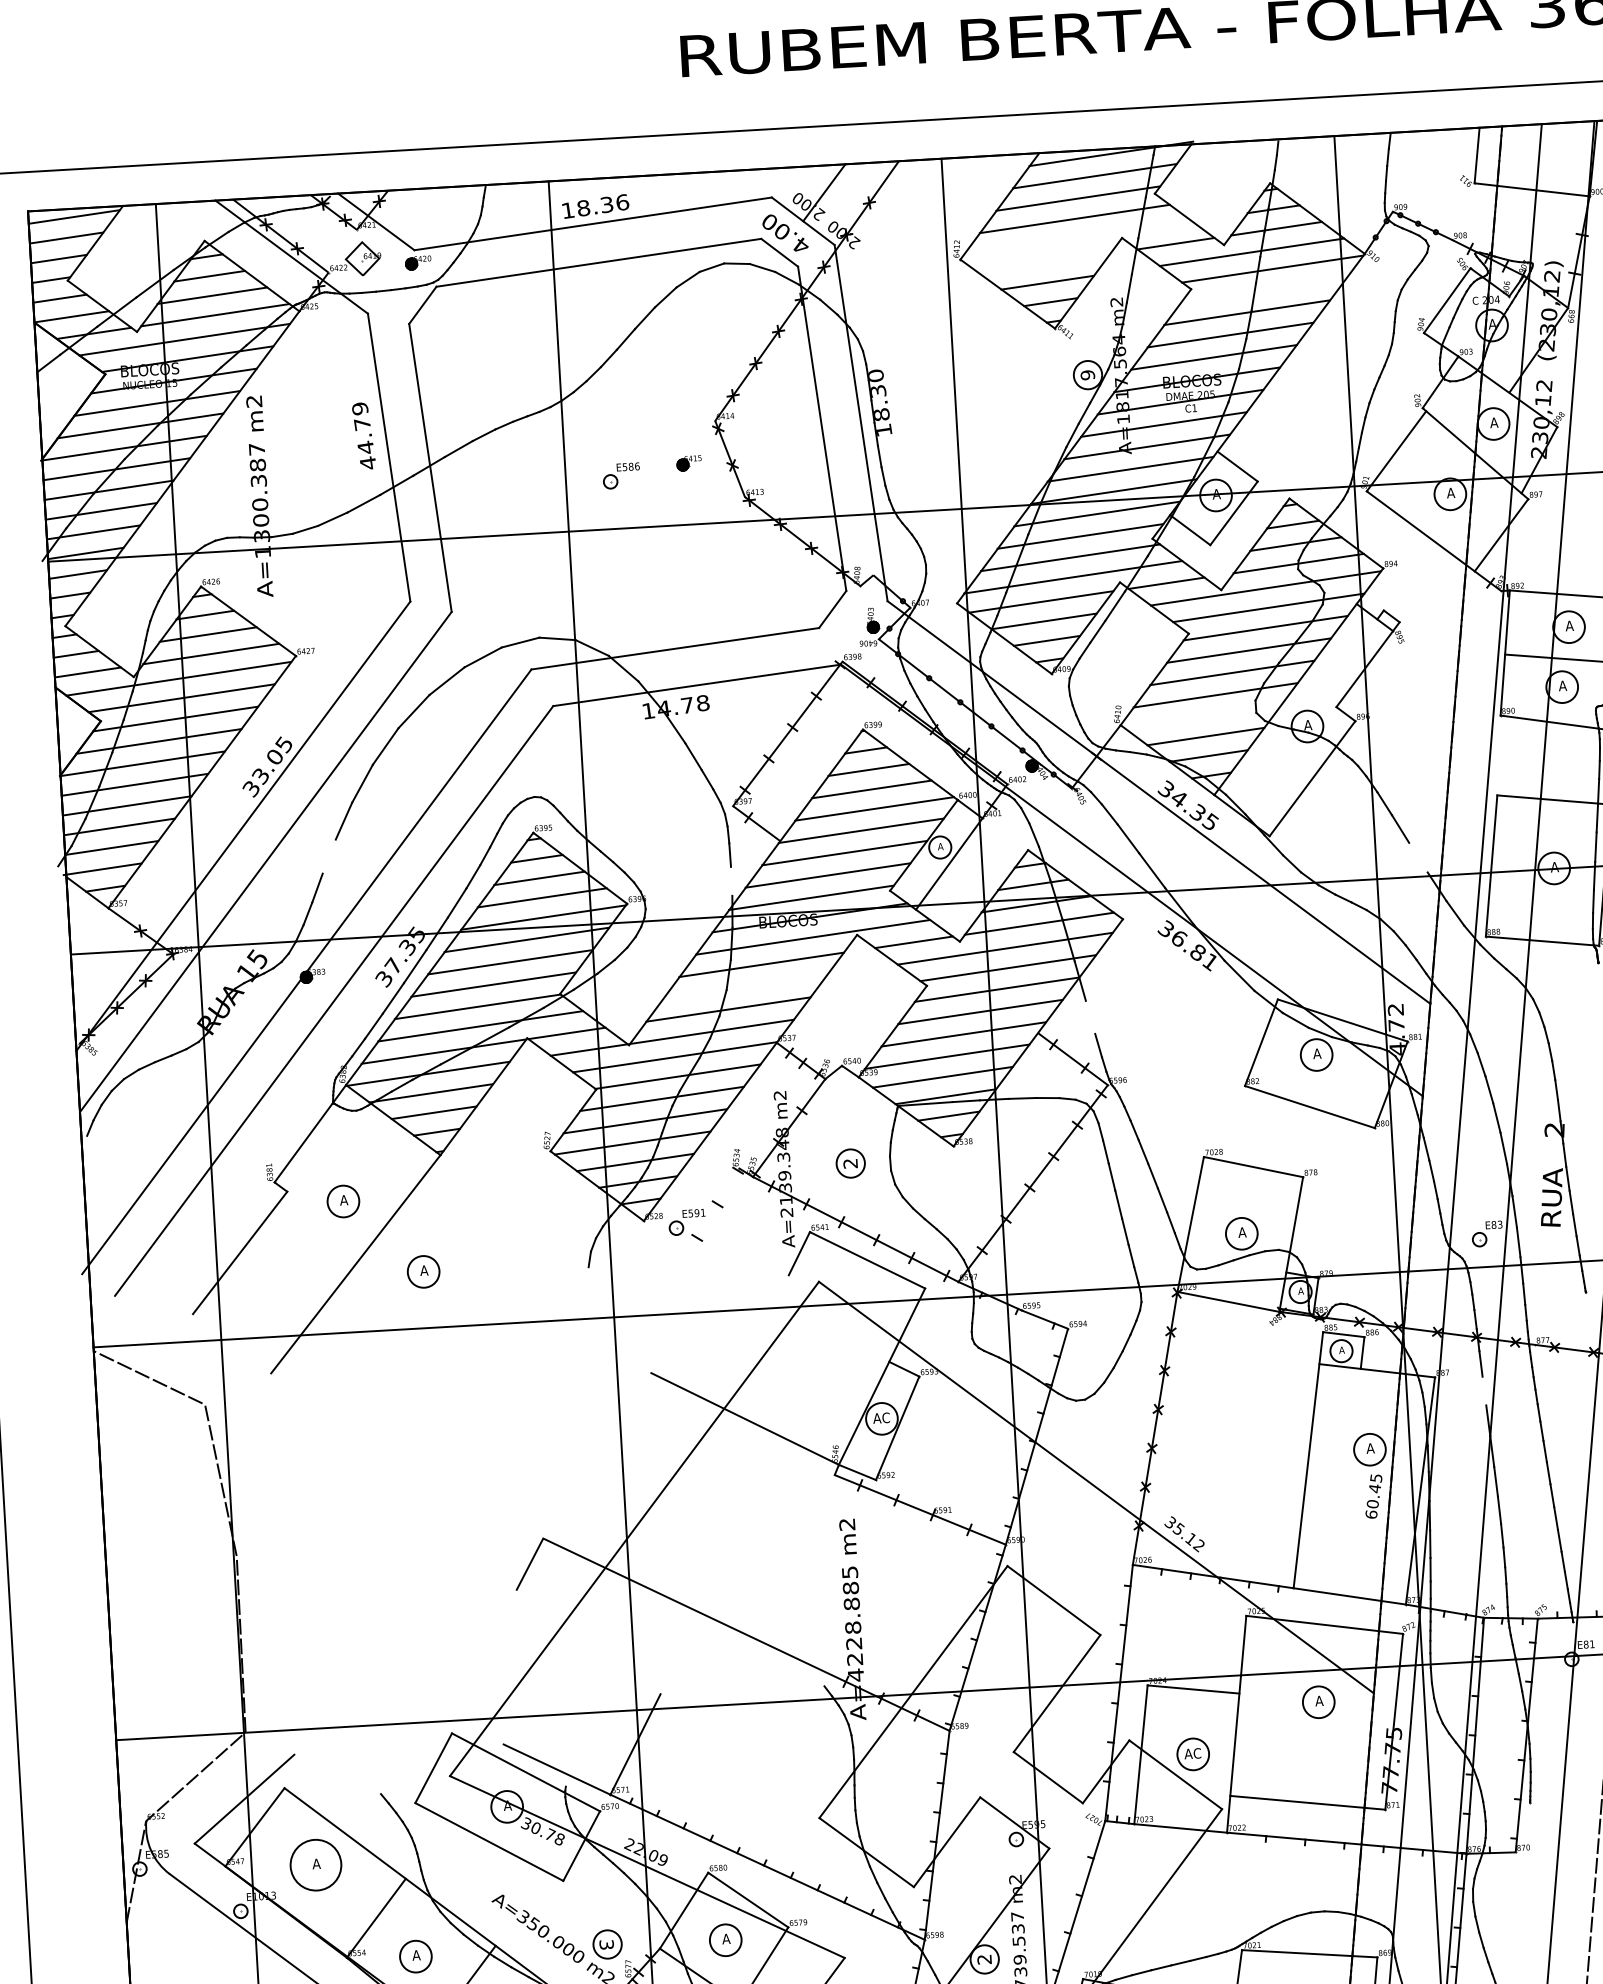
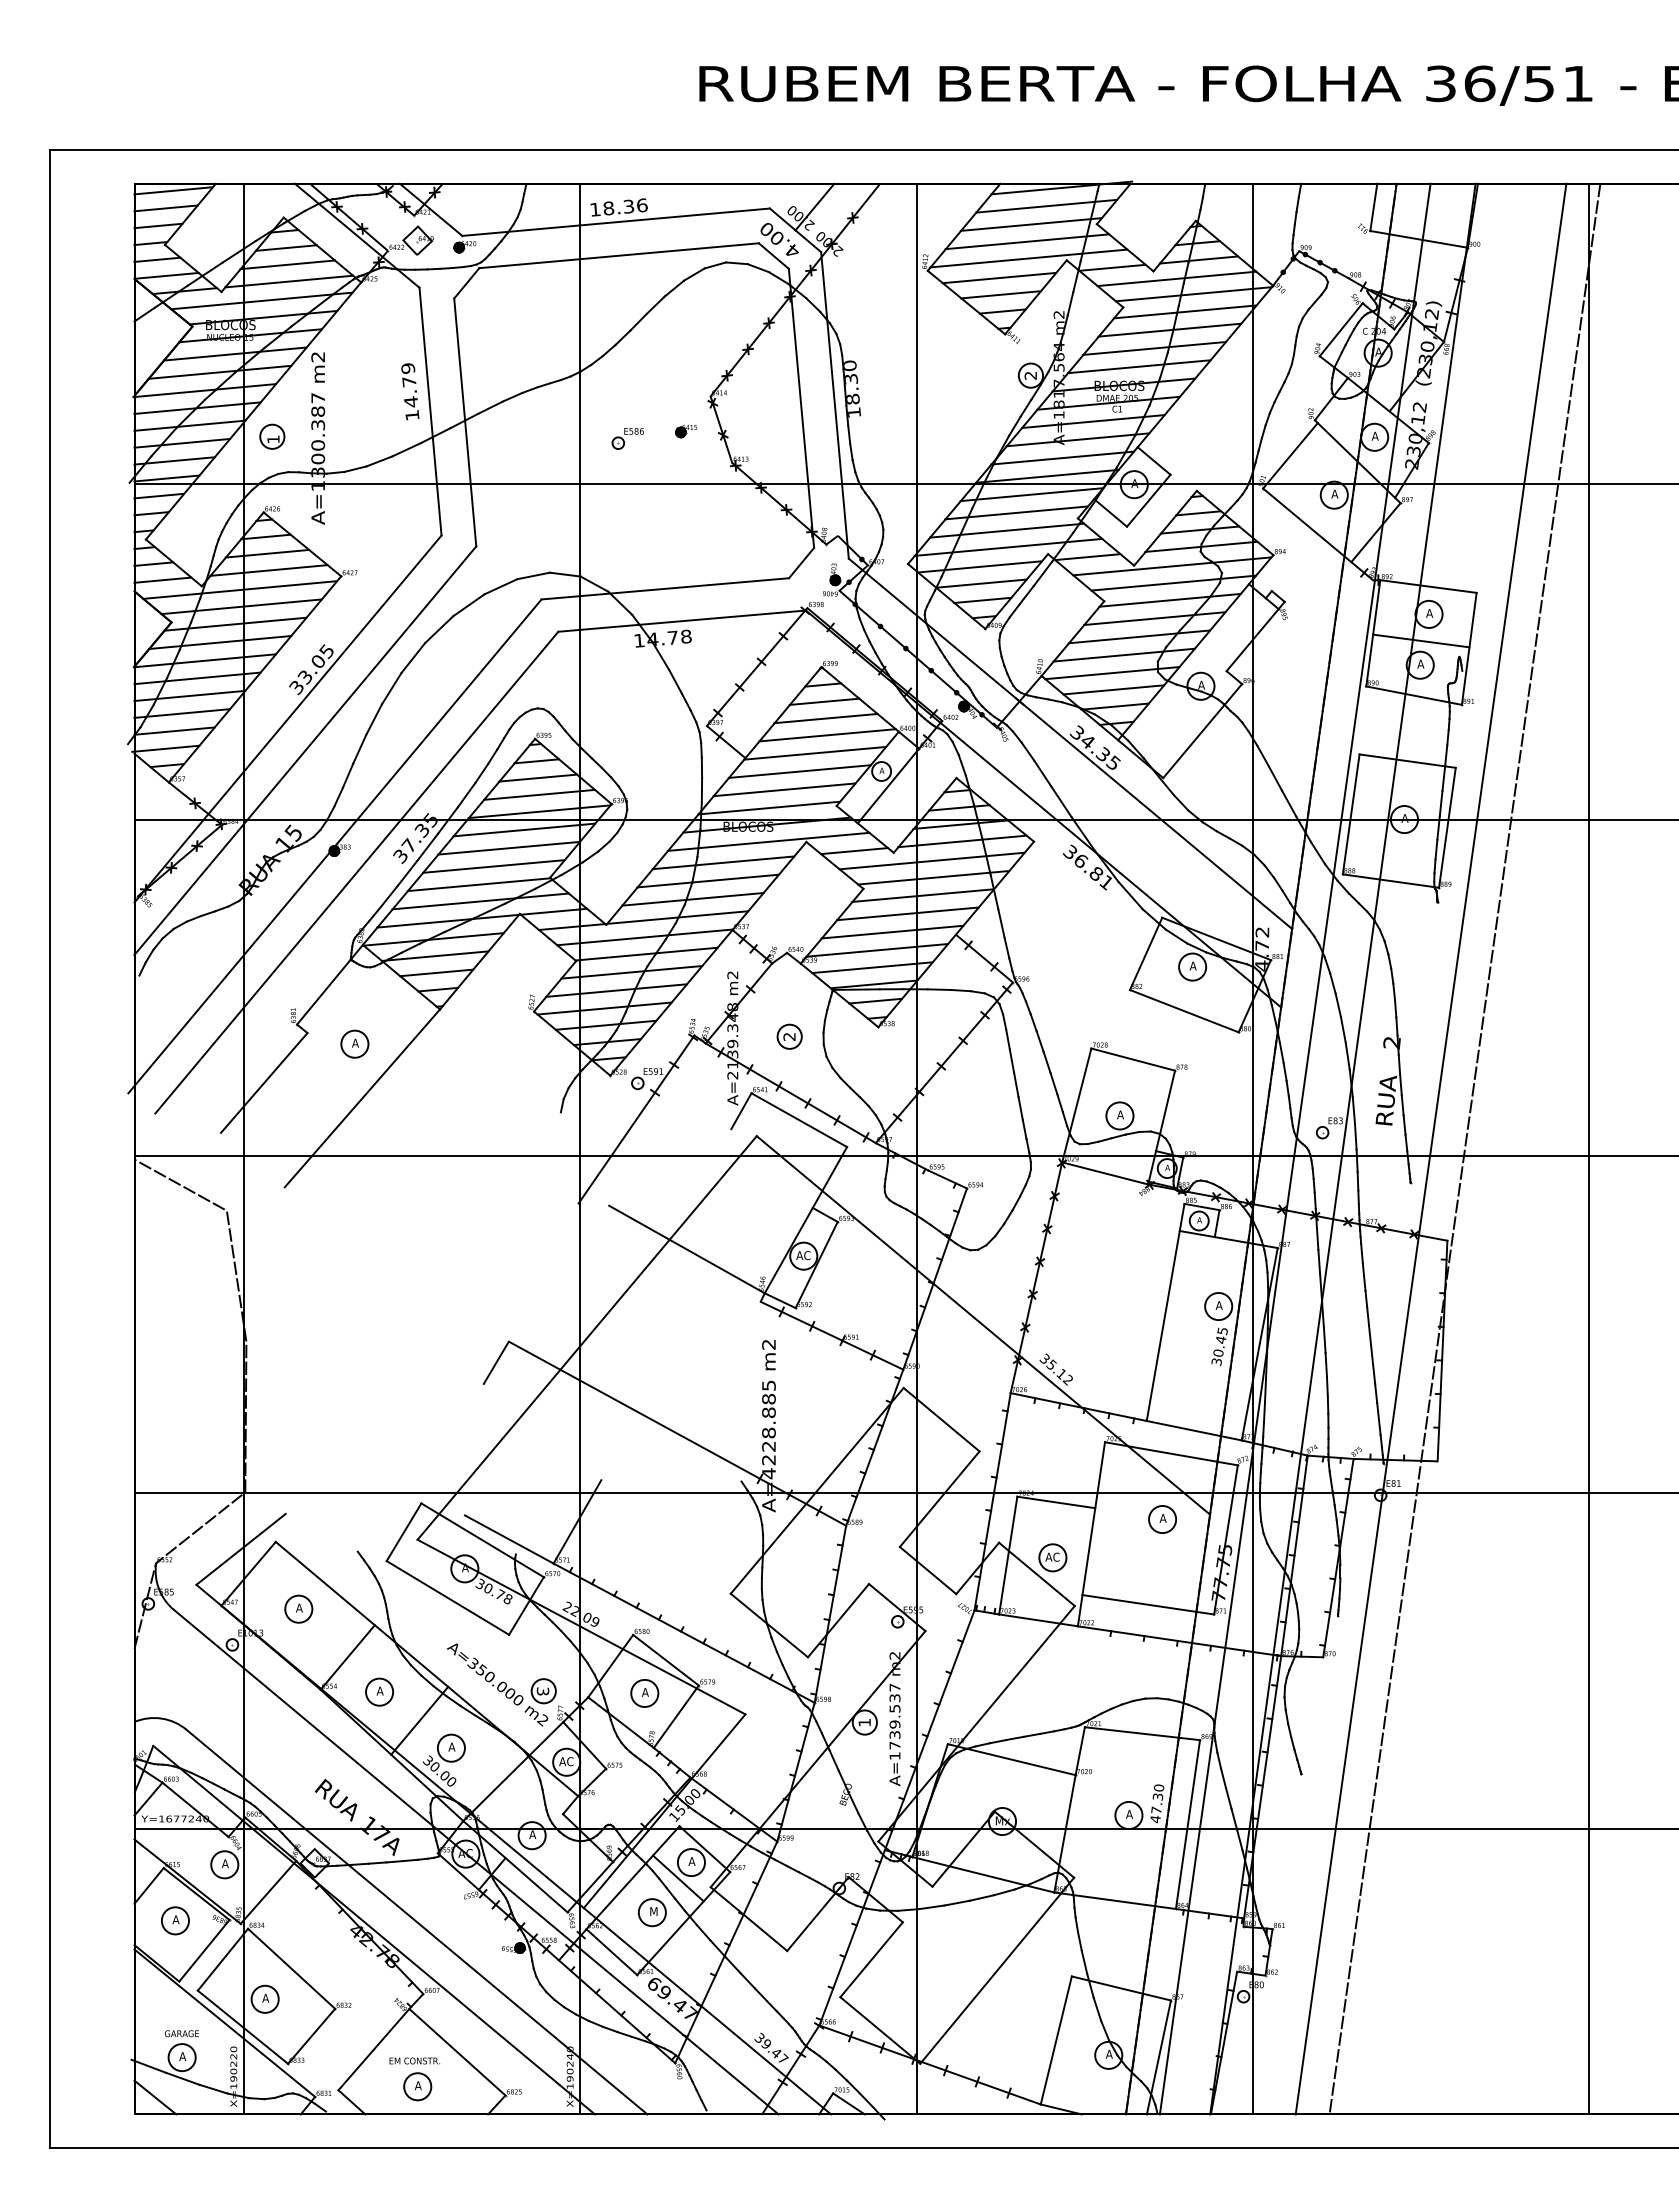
line: (1077, 238) -> (1028, 258), added
line: (1044, 262) -> (999, 277), added
line: (1263, 289) -> (1184, 311), added
text: (1087, 374) -> (1030, 375), 9 -> 2
text: (368, 462) -> (412, 414), 44.79 -> 14.79
part: (206, 497) -> (272, 436), added
line: (1203, 717) -> (1112, 673), added
line: (328, 856) -> (359, 749), added
line: (1417, 857) -> (1288, 803), added
line: (731, 880) -> (701, 789), added
line: (744, 986) -> (707, 880), added
line: (1090, 1016) -> (1001, 923), added
line: (677, 1270) -> (636, 1119), added
part: (423, 1271) -> (419, 1107), removed
line: (1484, 1390) -> (1319, 1261), added
text: (1371, 1515) -> (1216, 1362), 60.45 -> 30.45
circle: (315, 1864) -> (298, 1608), size x0.62
text: (984, 1959) -> (864, 1722), 2 -> 1

